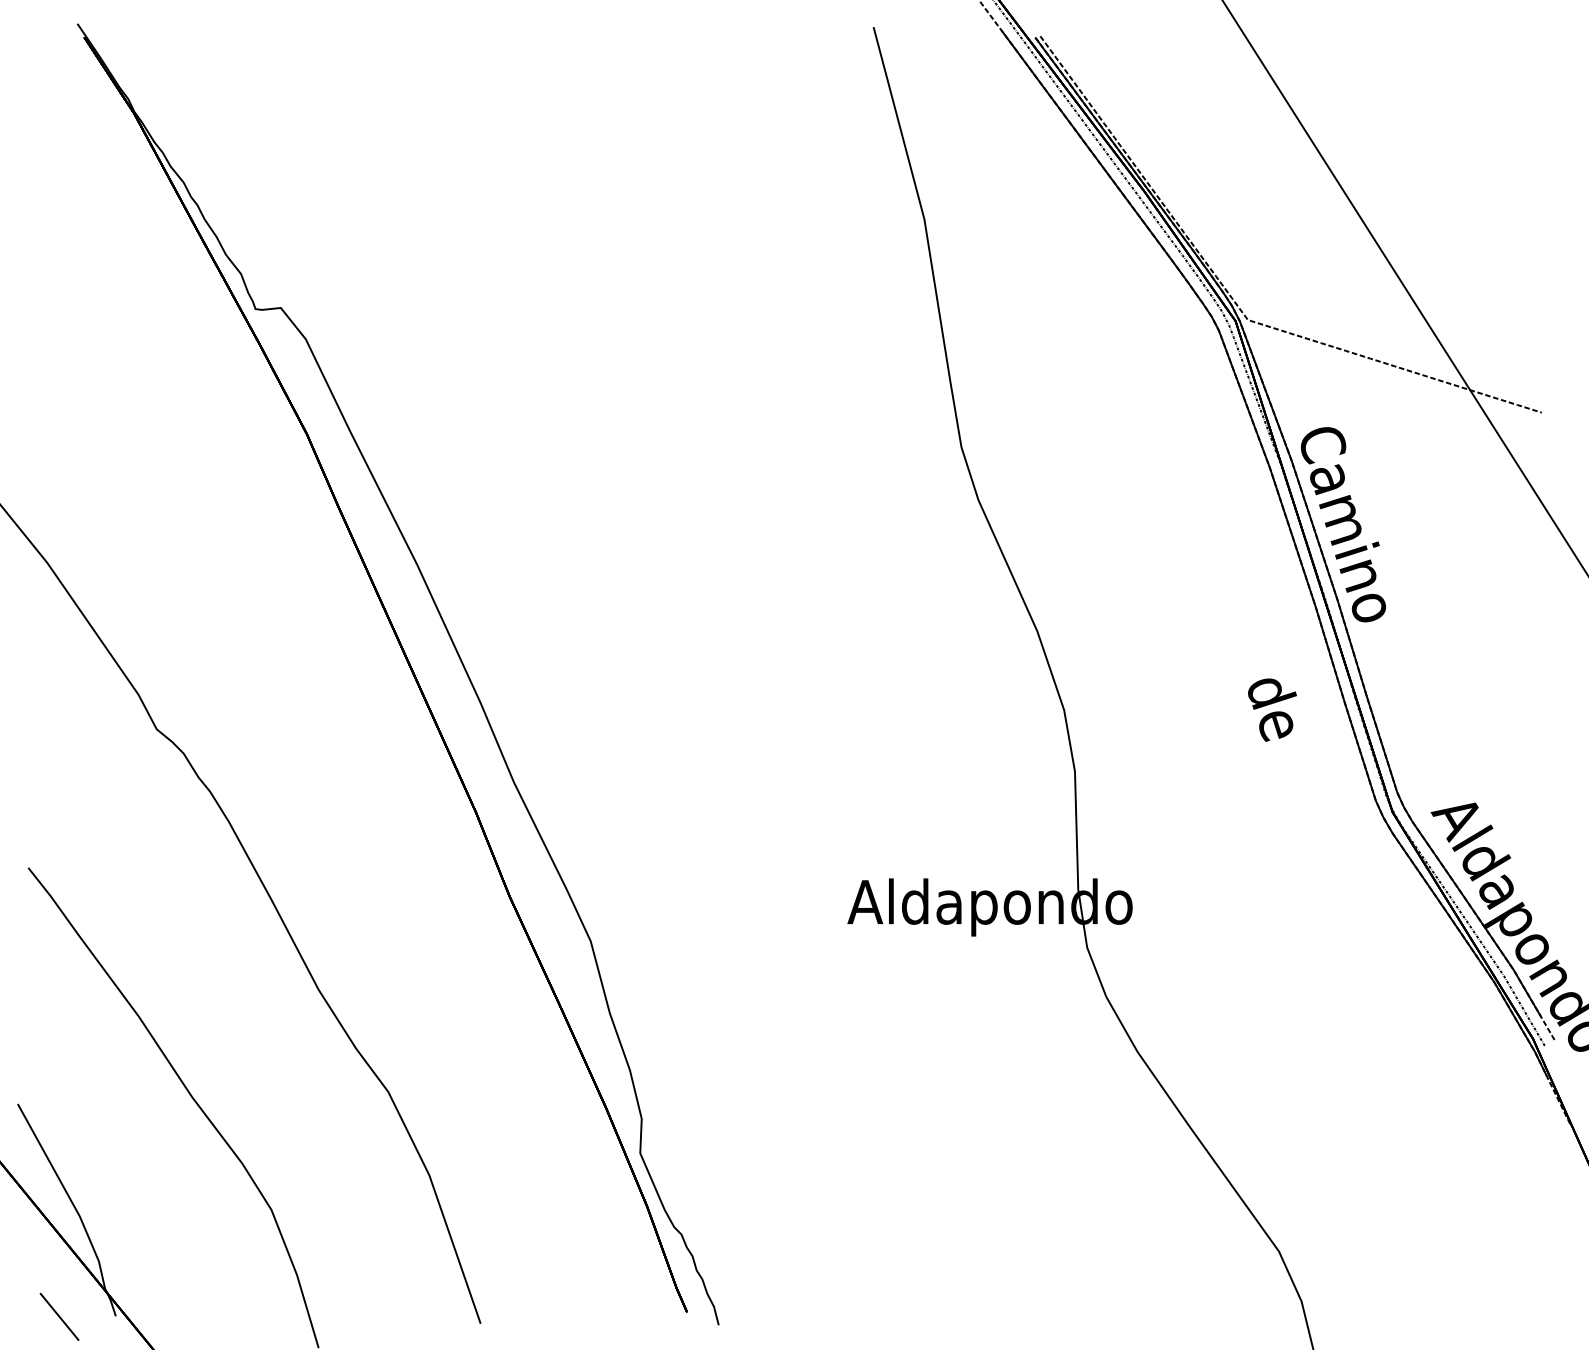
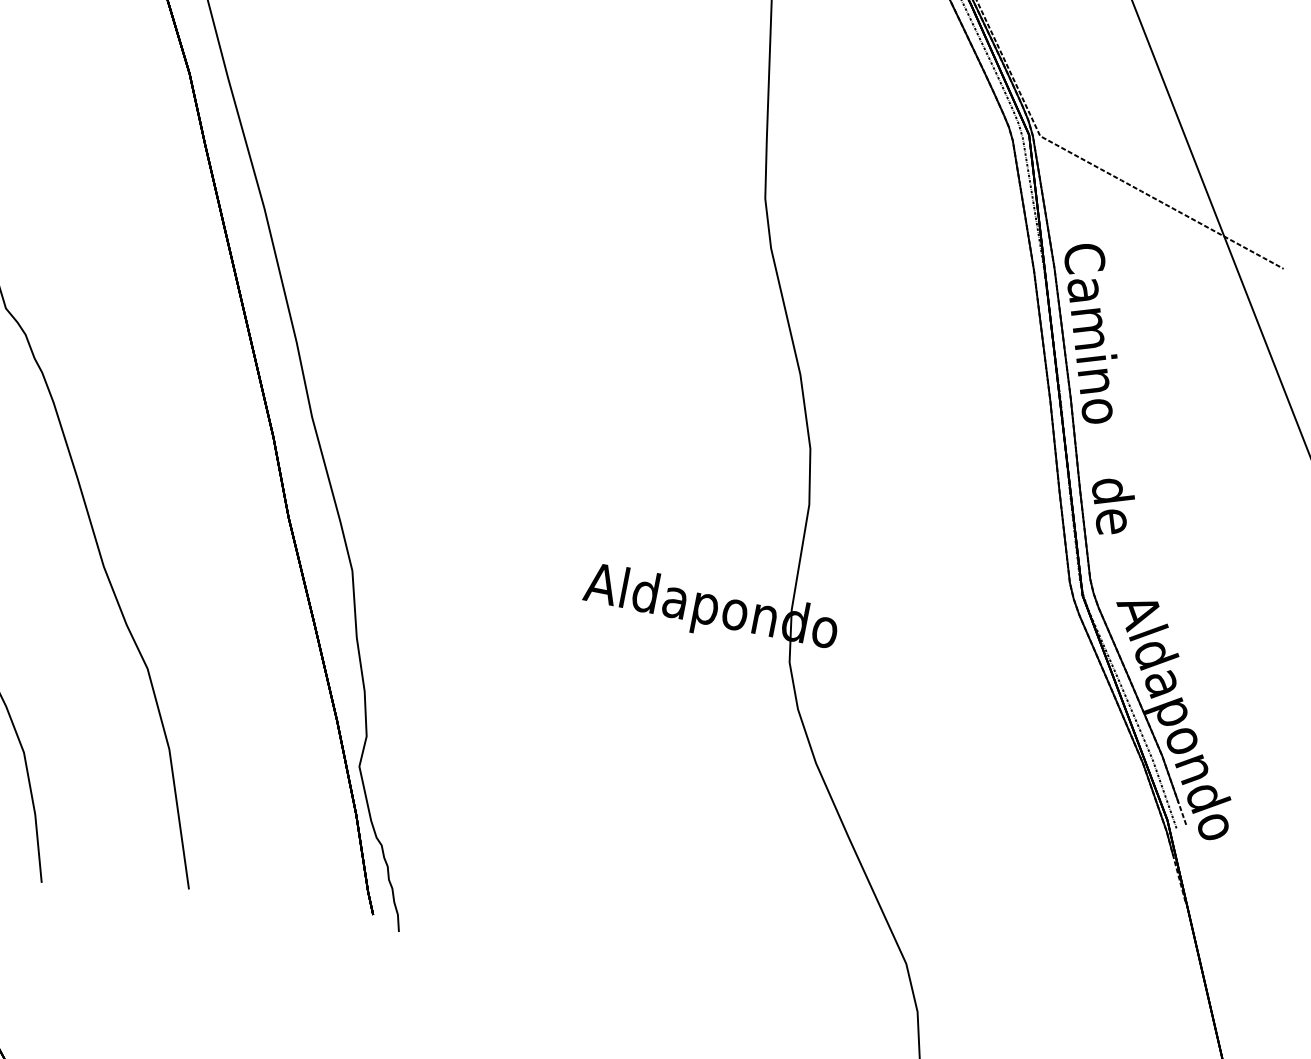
text: (1272, 709) -> (1110, 507), moved

